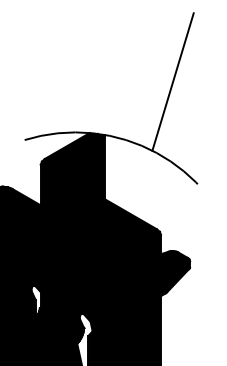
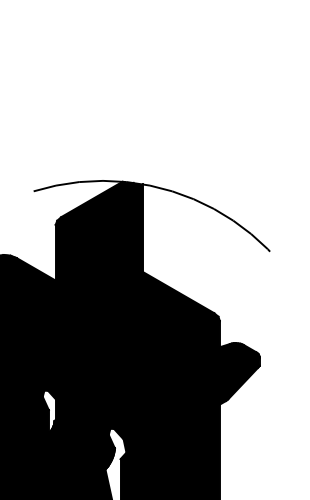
line: (173, 81) -> (236, 111), removed

